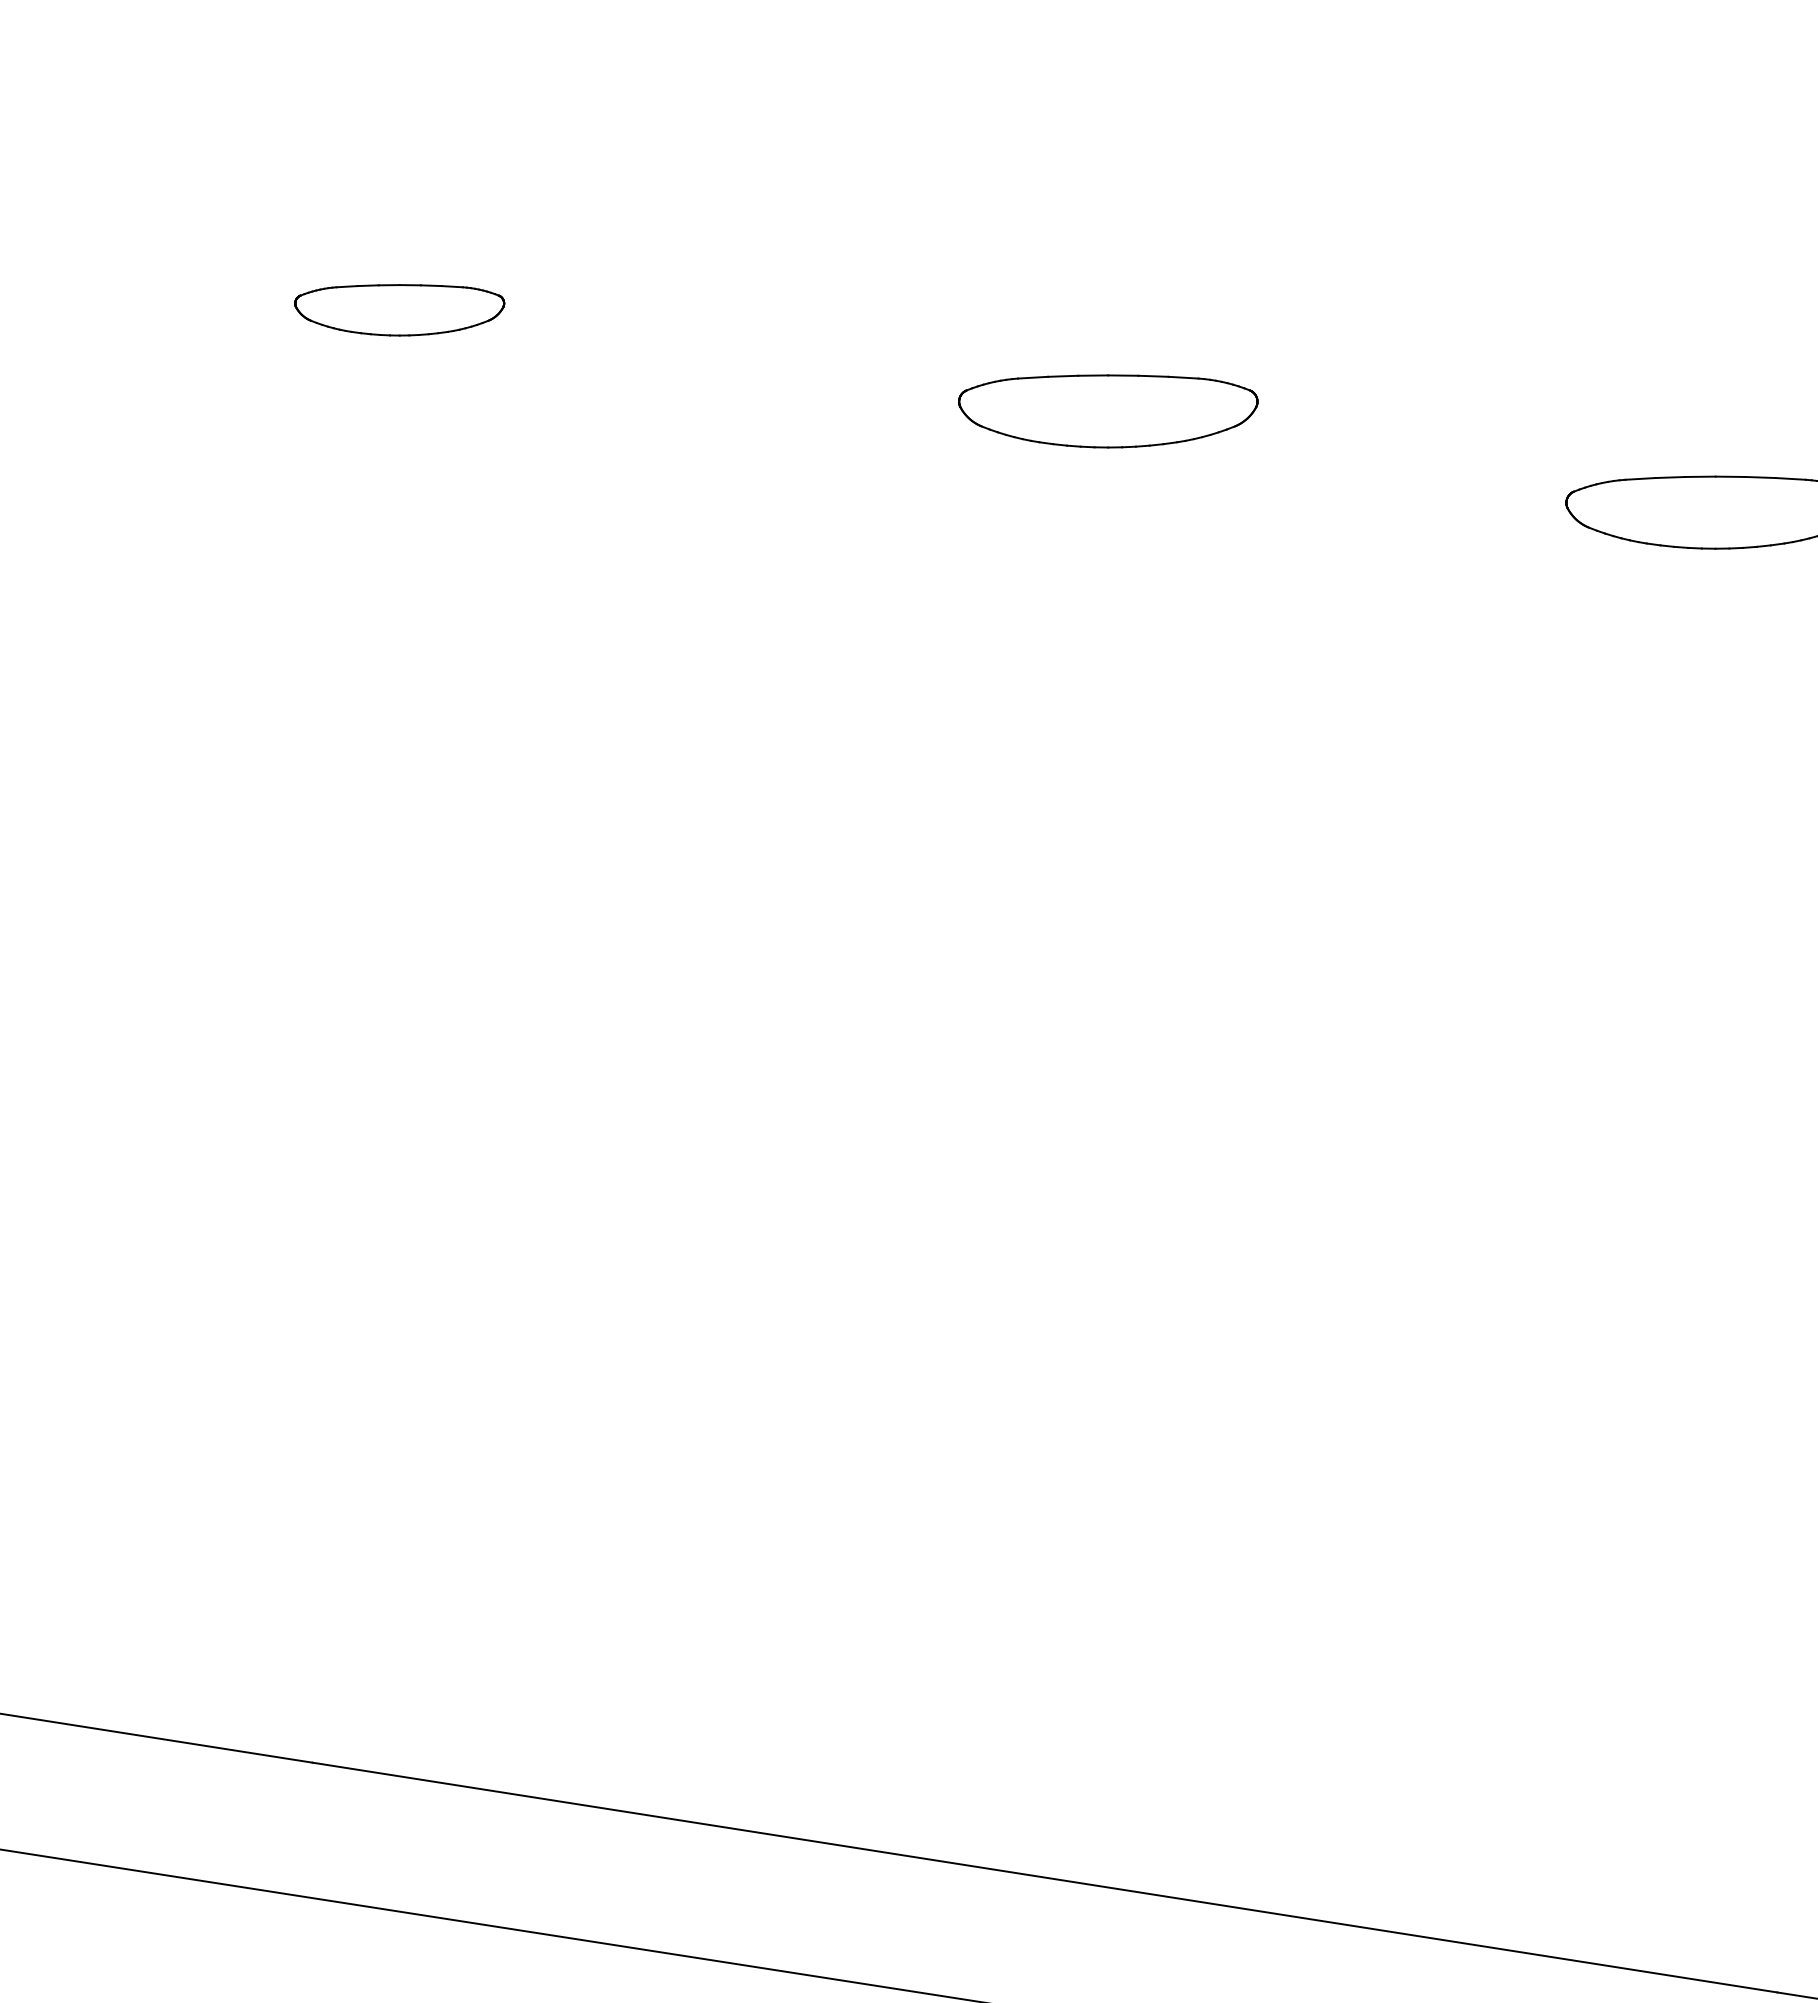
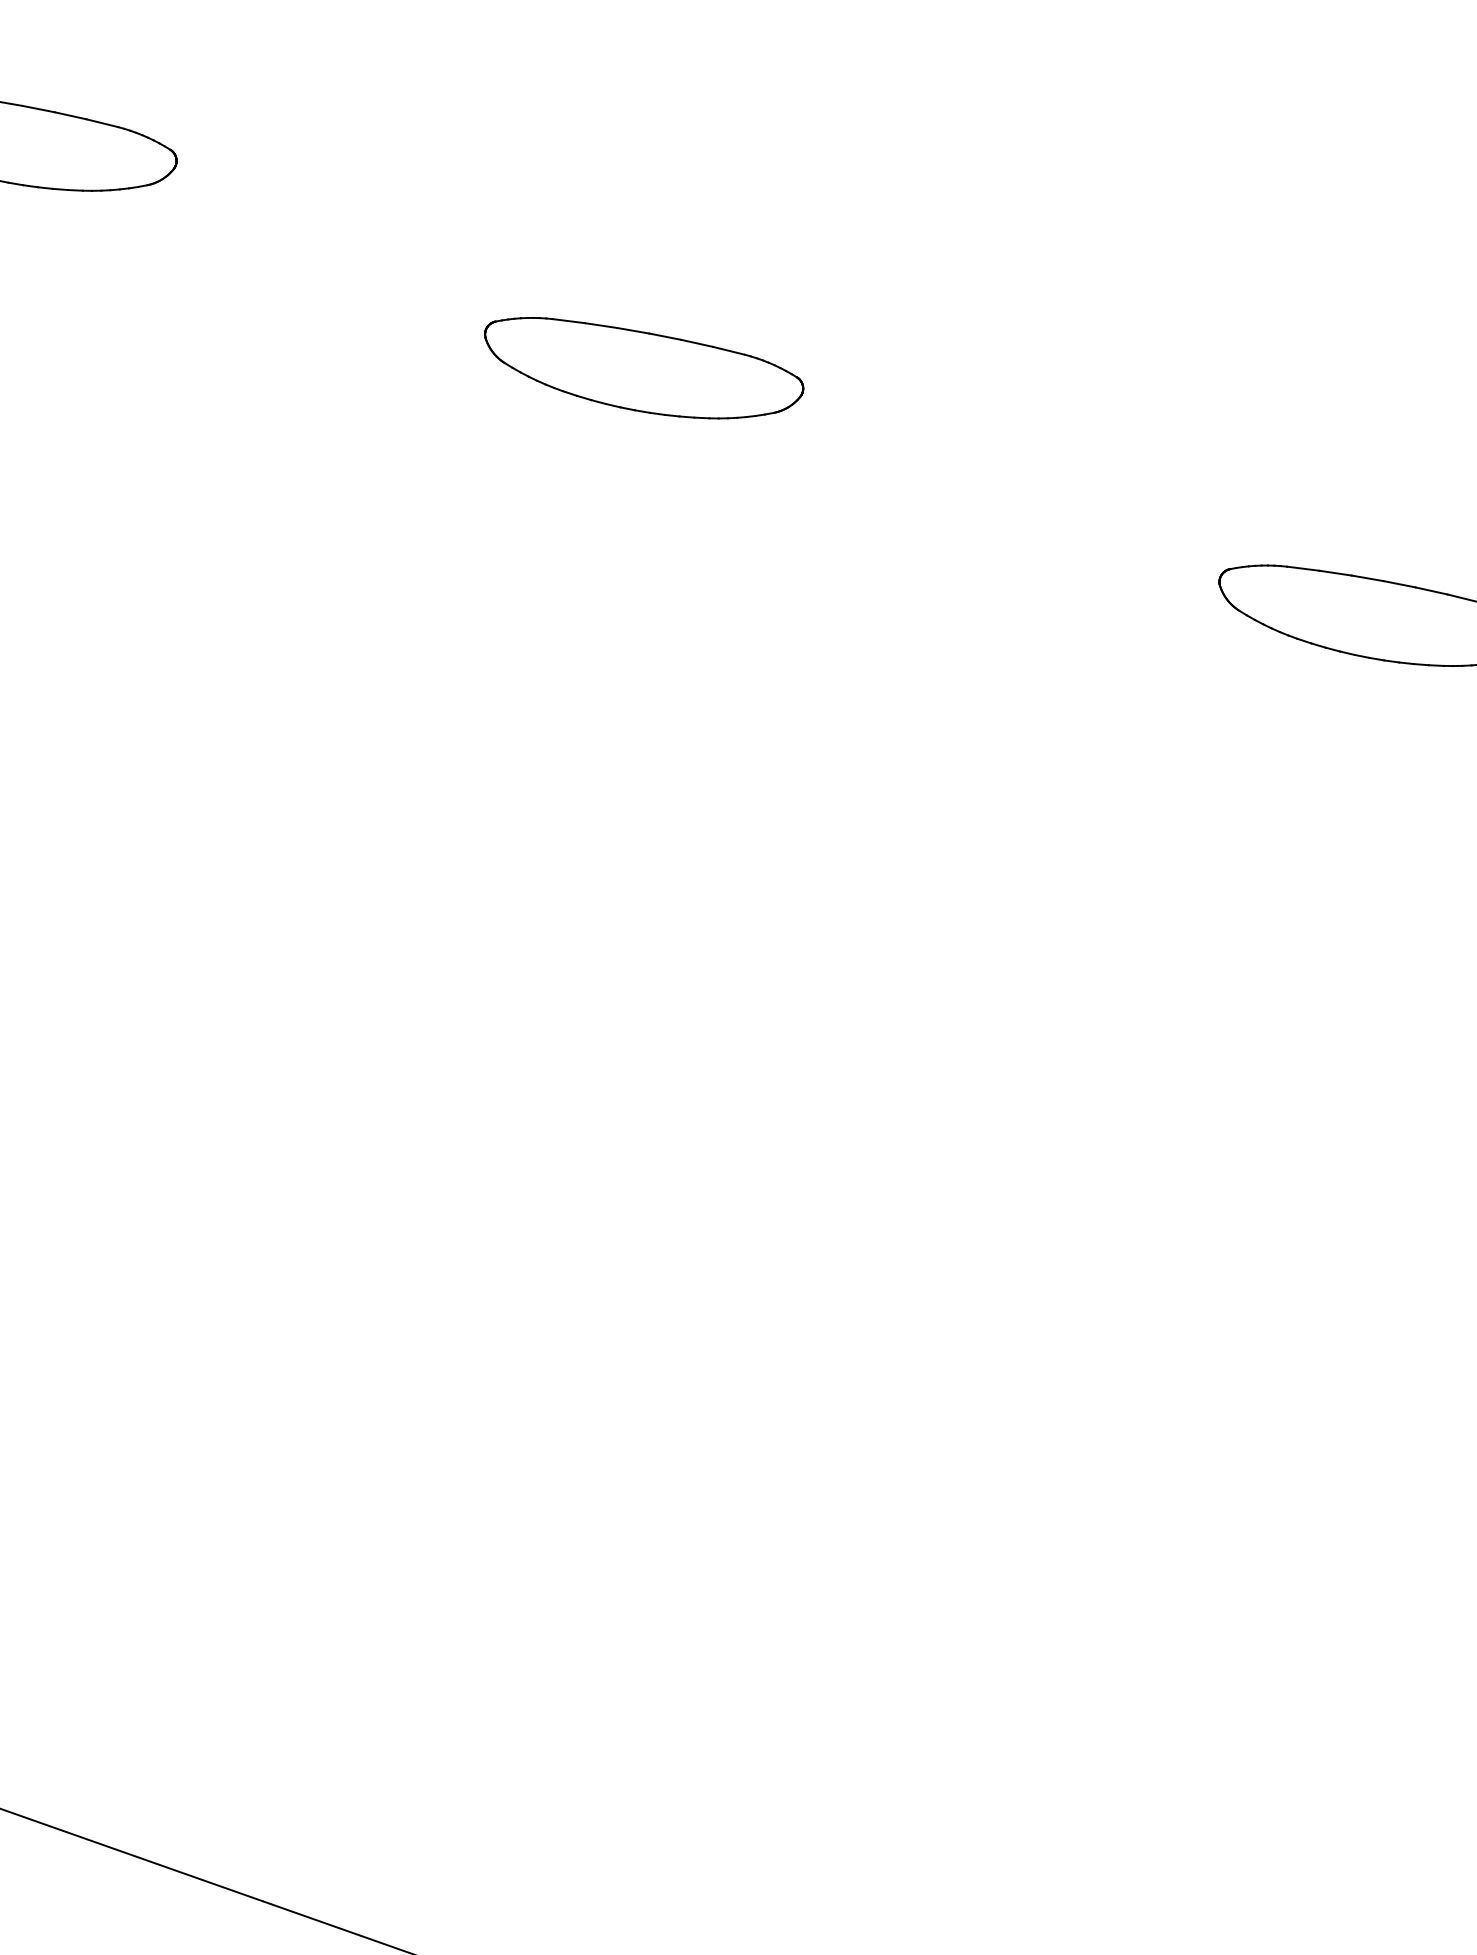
part: (399, 310) -> (641, 372), size x1.43

